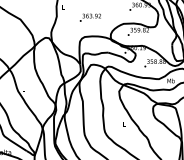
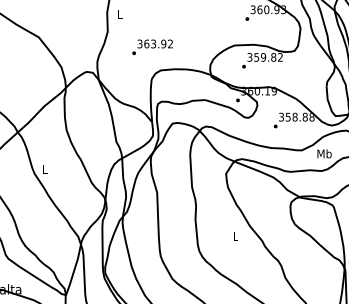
text: (89, 17) -> (150, 46), moved

